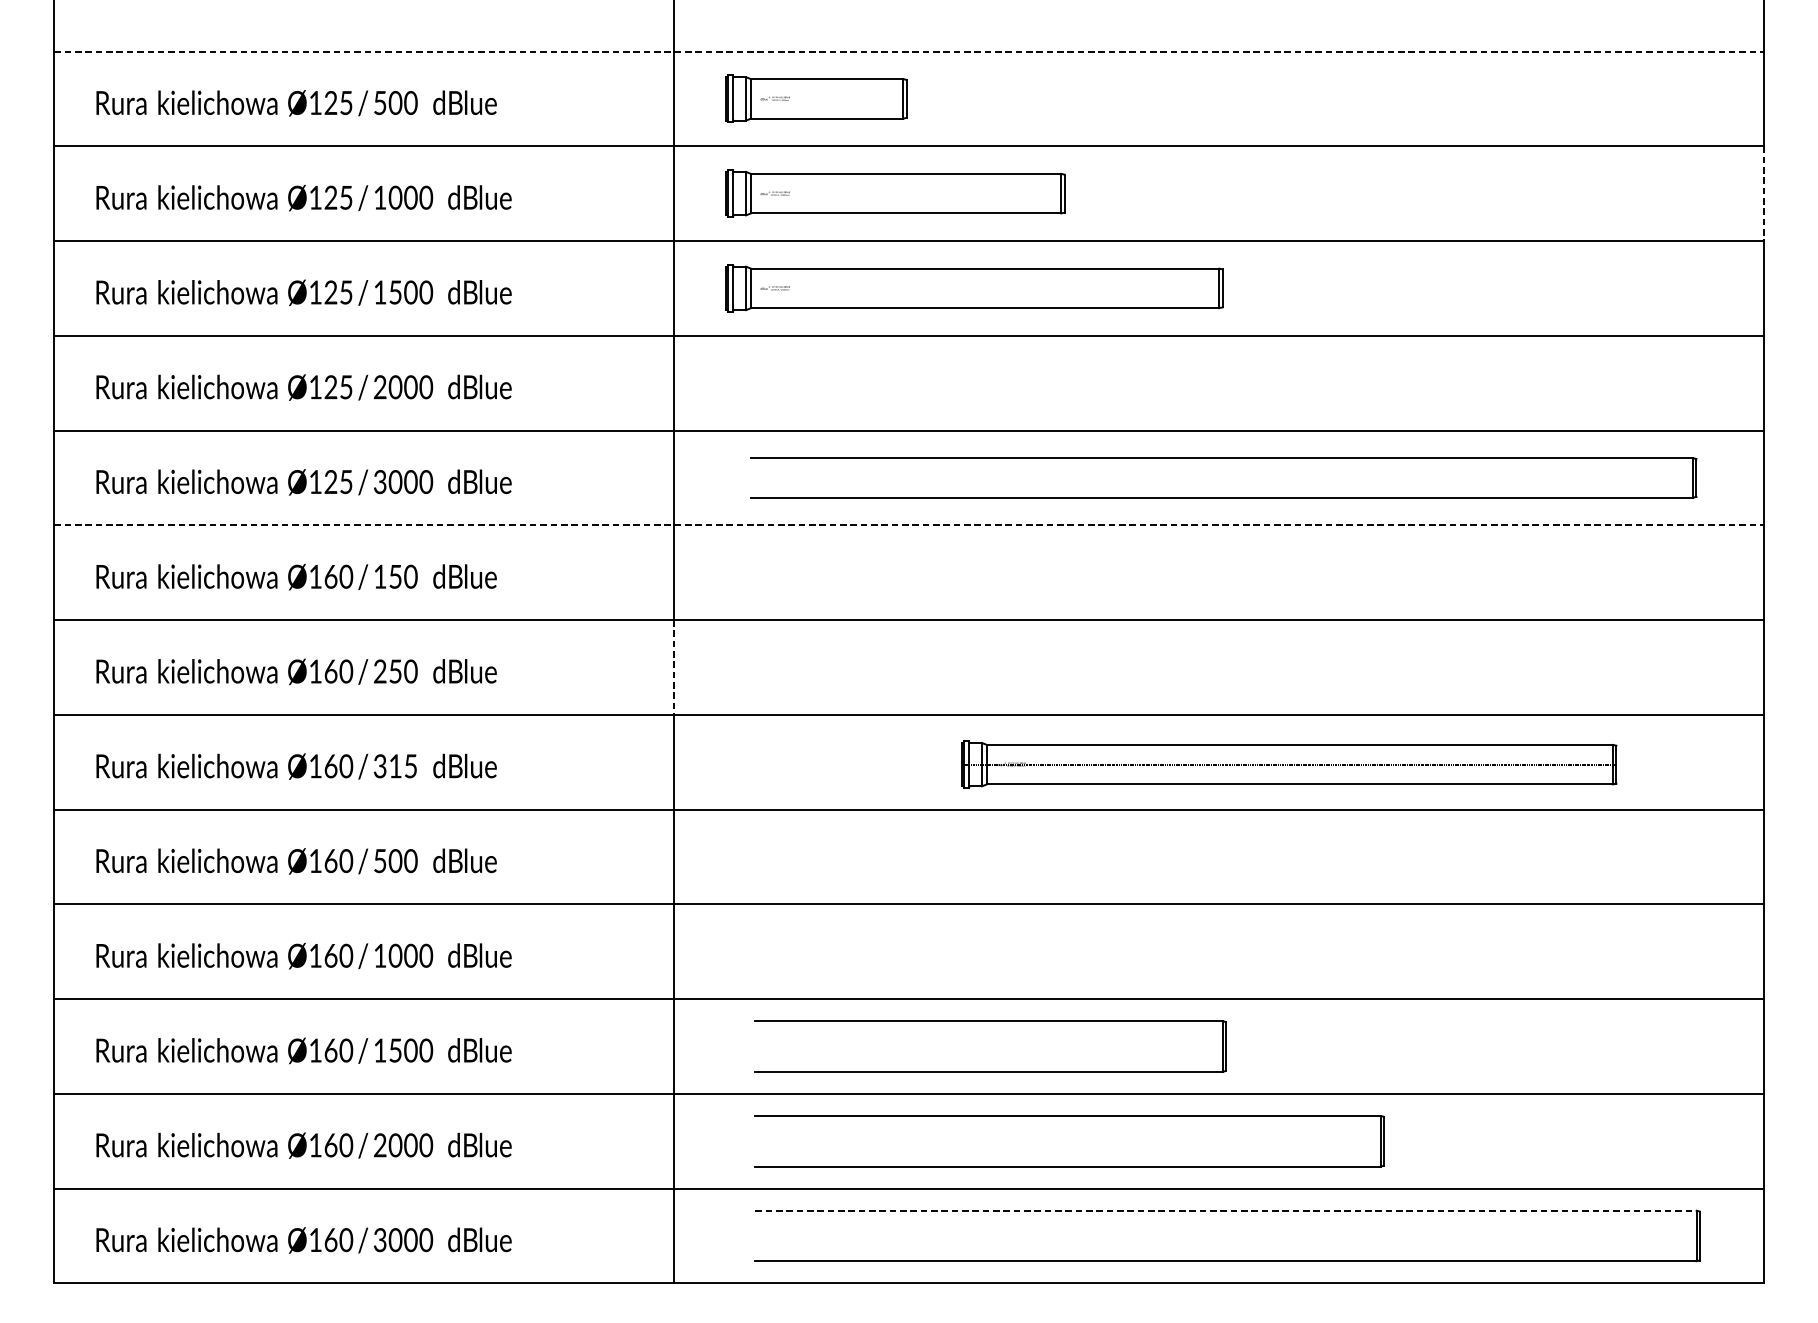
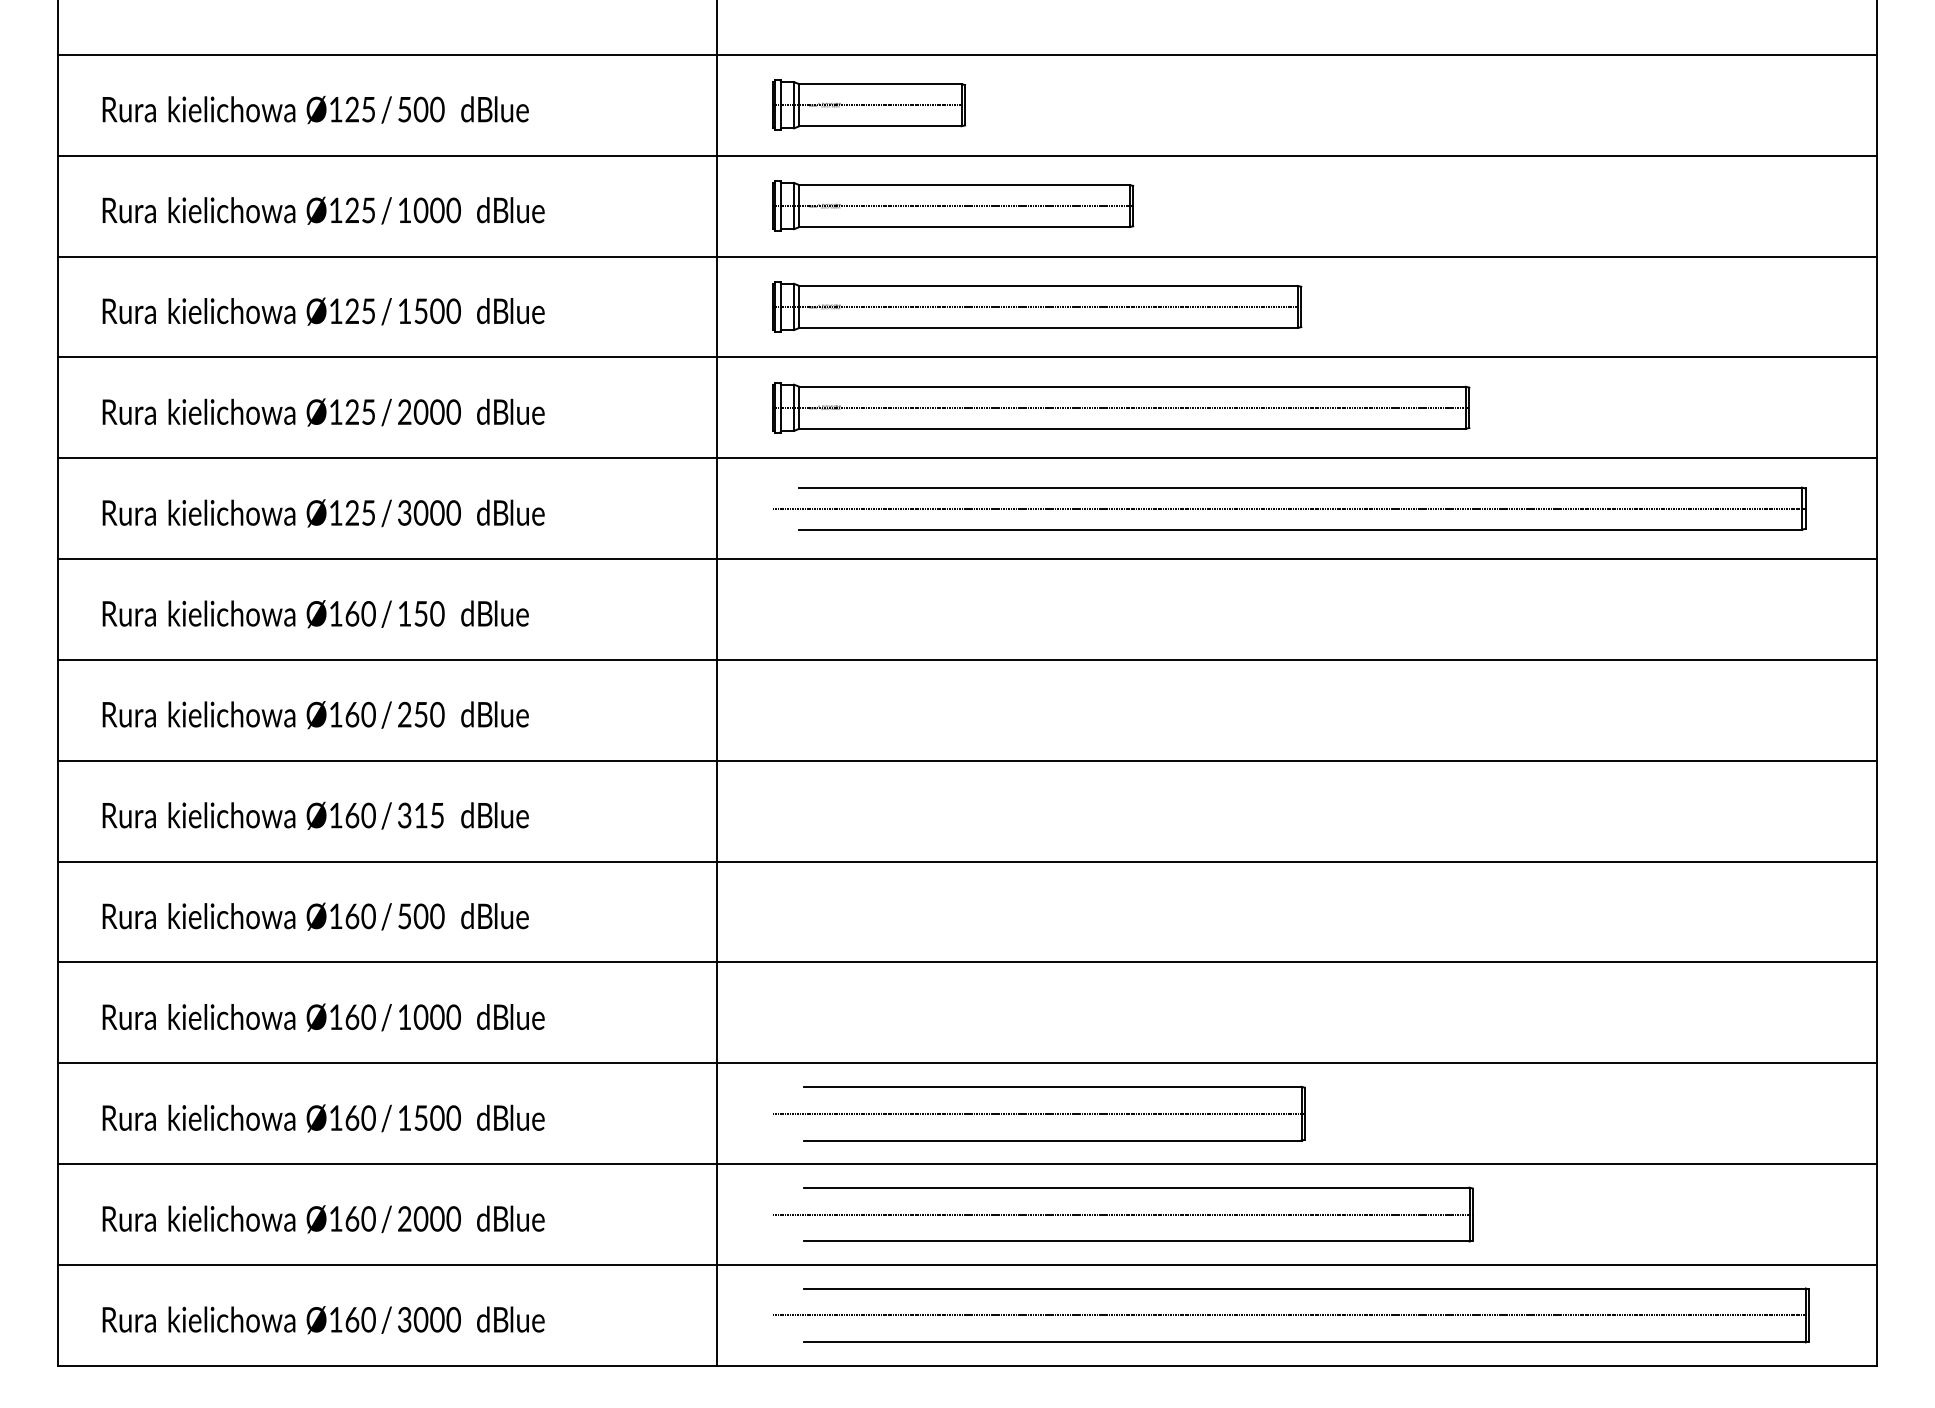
line: (909, 51) -> (968, 54), dashed -> solid
line: (815, 99) -> (868, 105), added
line: (894, 194) -> (952, 206), added
line: (1763, 194) -> (1876, 206), dashed -> solid
line: (973, 288) -> (1036, 306), added
line: (1210, 477) -> (1288, 508), added
line: (909, 525) -> (968, 559), dashed -> solid
line: (674, 667) -> (717, 710), dashed -> solid
part: (1289, 764) -> (1121, 407), moved
line: (975, 1046) -> (1038, 1113), added
line: (1054, 1141) -> (1122, 1214), added
line: (1225, 1210) -> (1304, 1288), dashed -> solid
line: (1212, 1236) -> (1290, 1315), added

